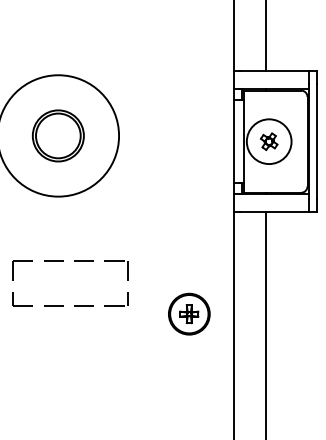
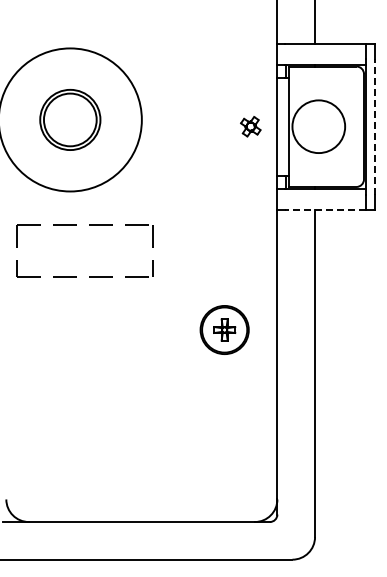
part: (268, 141) -> (250, 126), moved
line: (317, 141) -> (375, 126), solid -> dashed
line: (274, 211) -> (325, 209), solid -> dashed
part: (74, 261) -> (89, 225), moved

